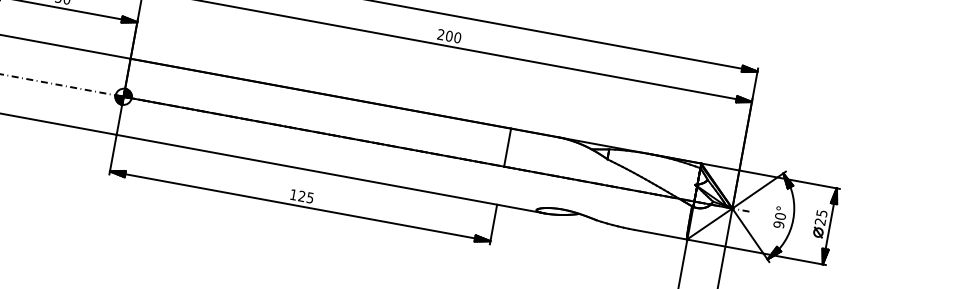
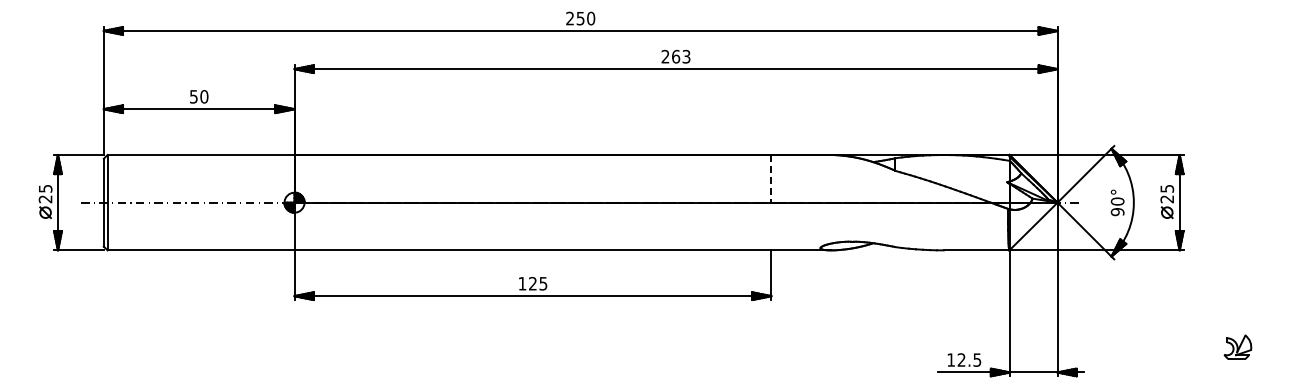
text: (453, 36) -> (681, 56), 200 -> 263
line: (507, 147) -> (771, 178), solid -> dashed

